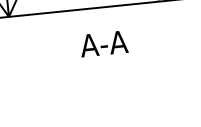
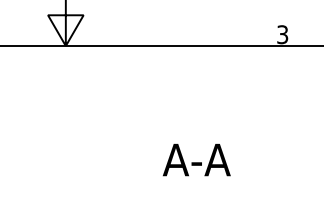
text: (103, 44) -> (196, 160), moved

